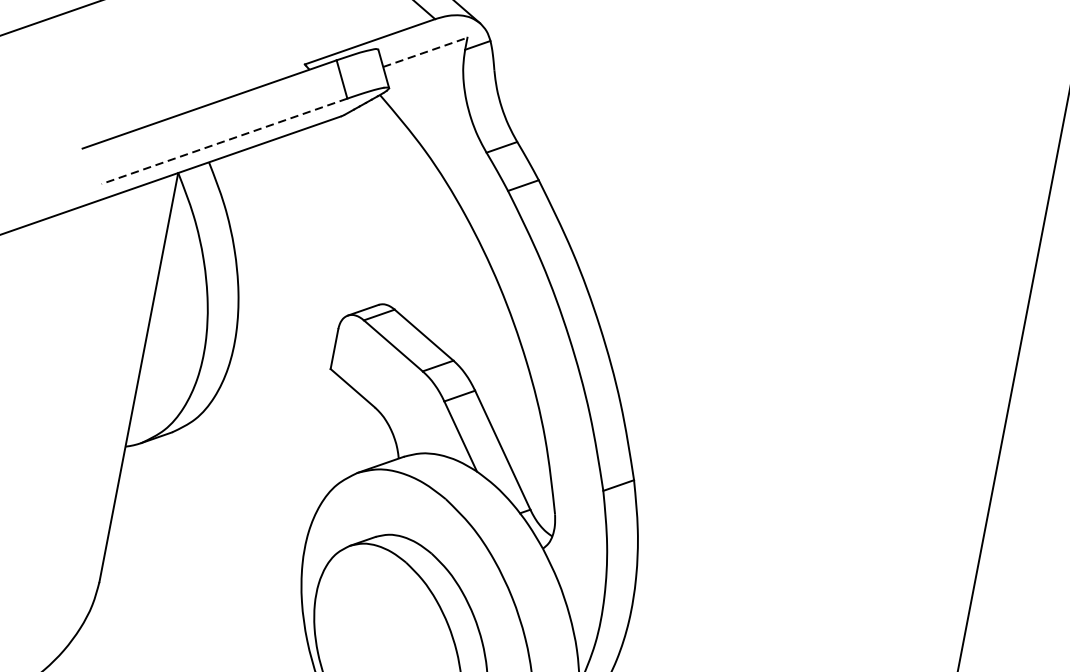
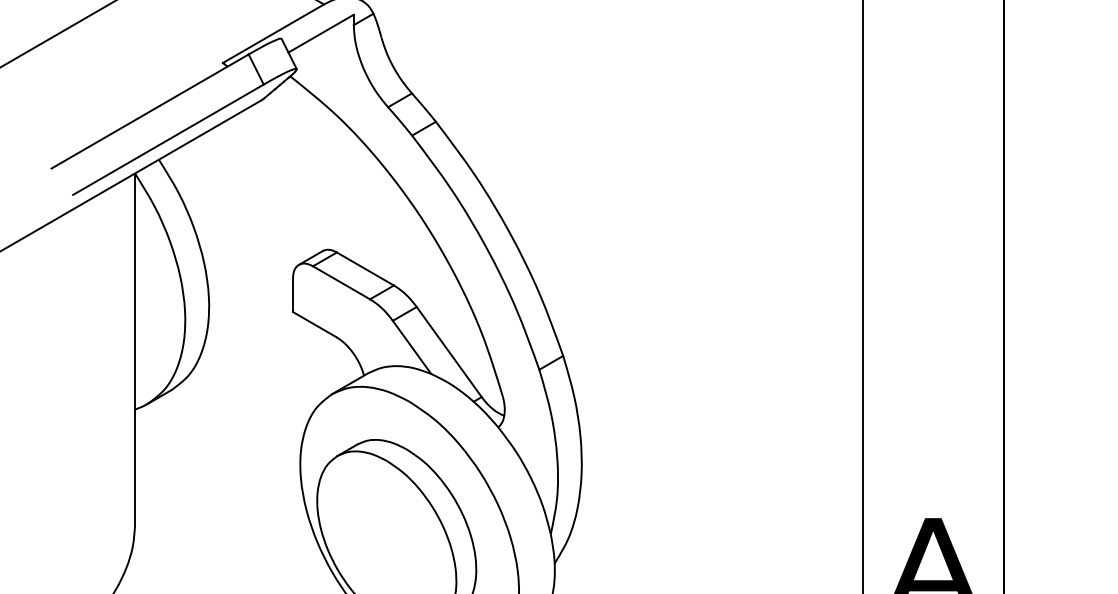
line: (425, 52) -> (321, 33), dashed -> solid
line: (223, 141) -> (167, 140), dashed -> solid

